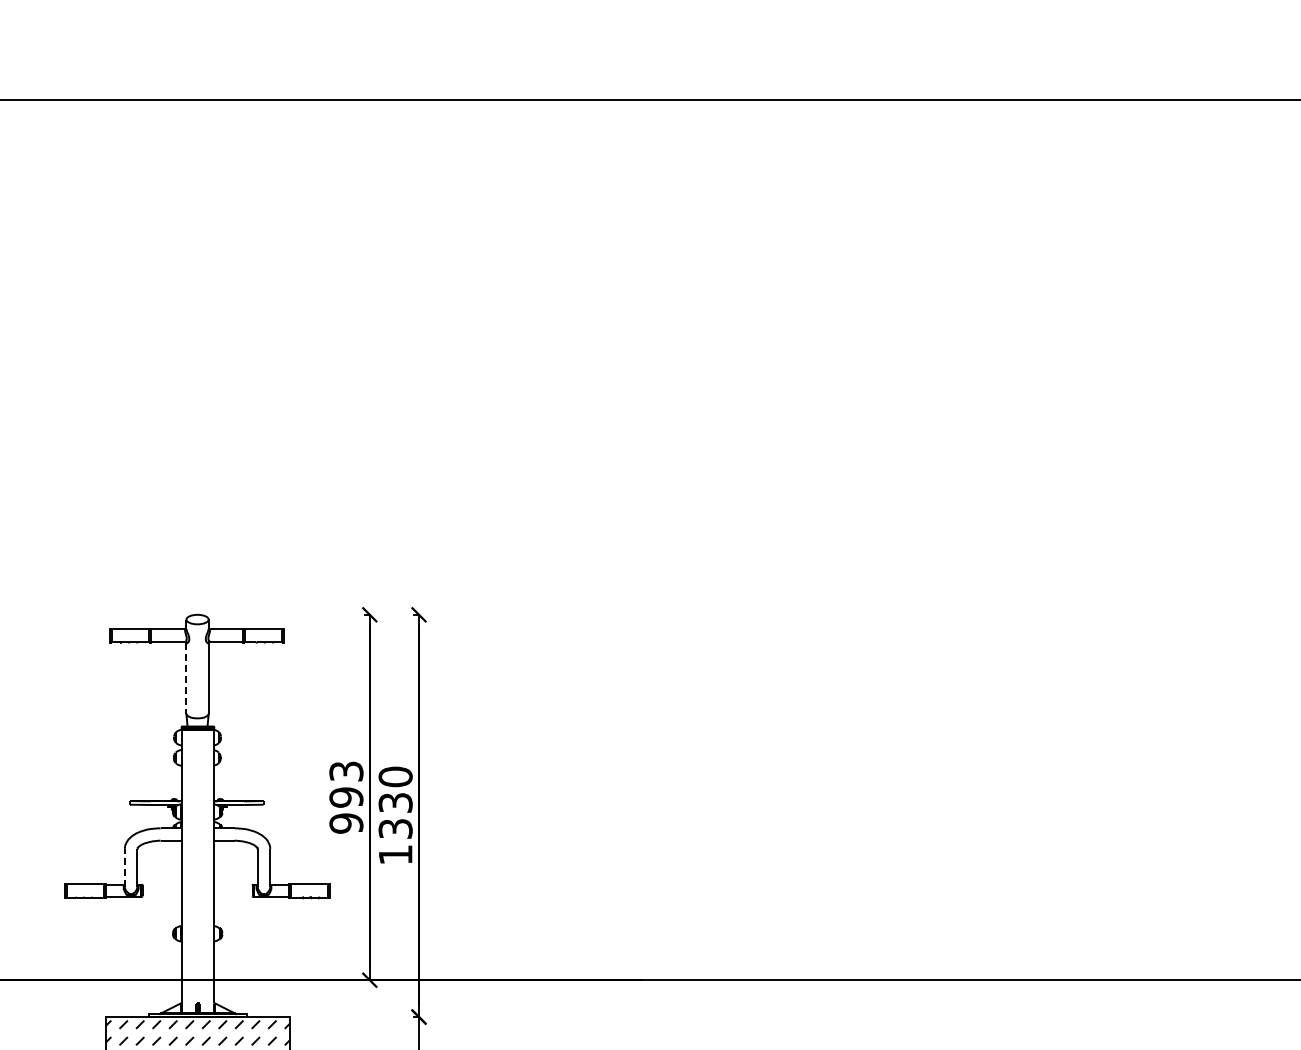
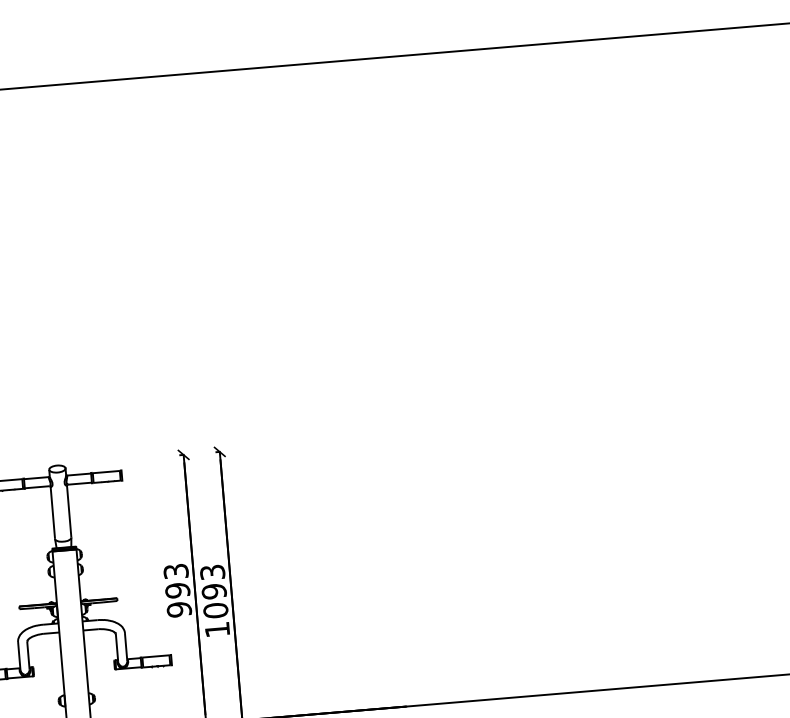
line: (186, 678) -> (52, 513), dashed -> solid
text: (395, 802) -> (214, 591), 1330 -> 1093
line: (124, 867) -> (19, 655), dashed -> solid

